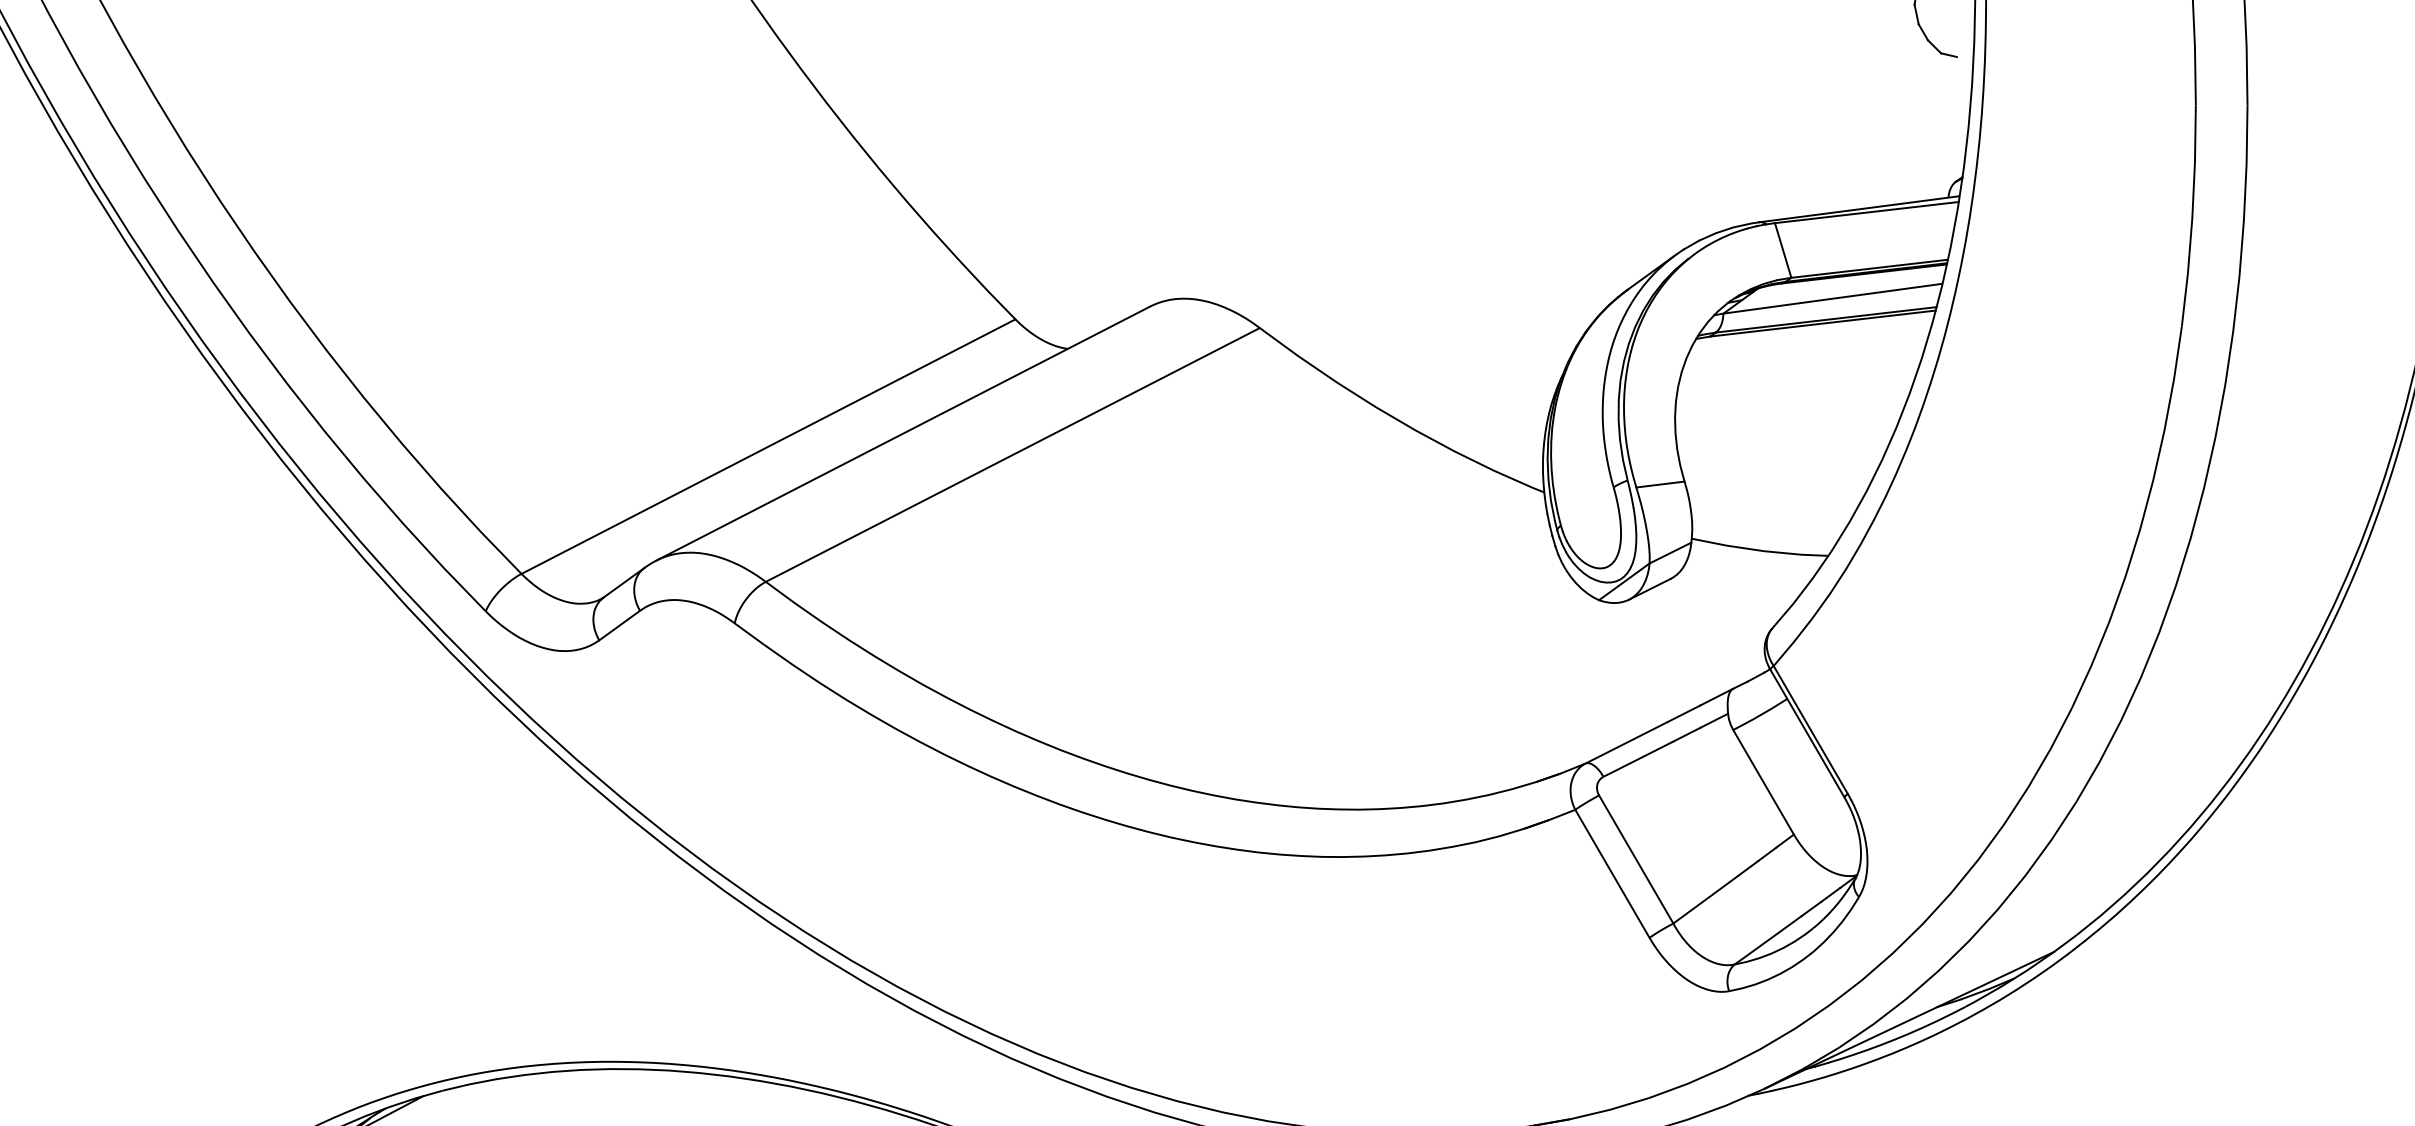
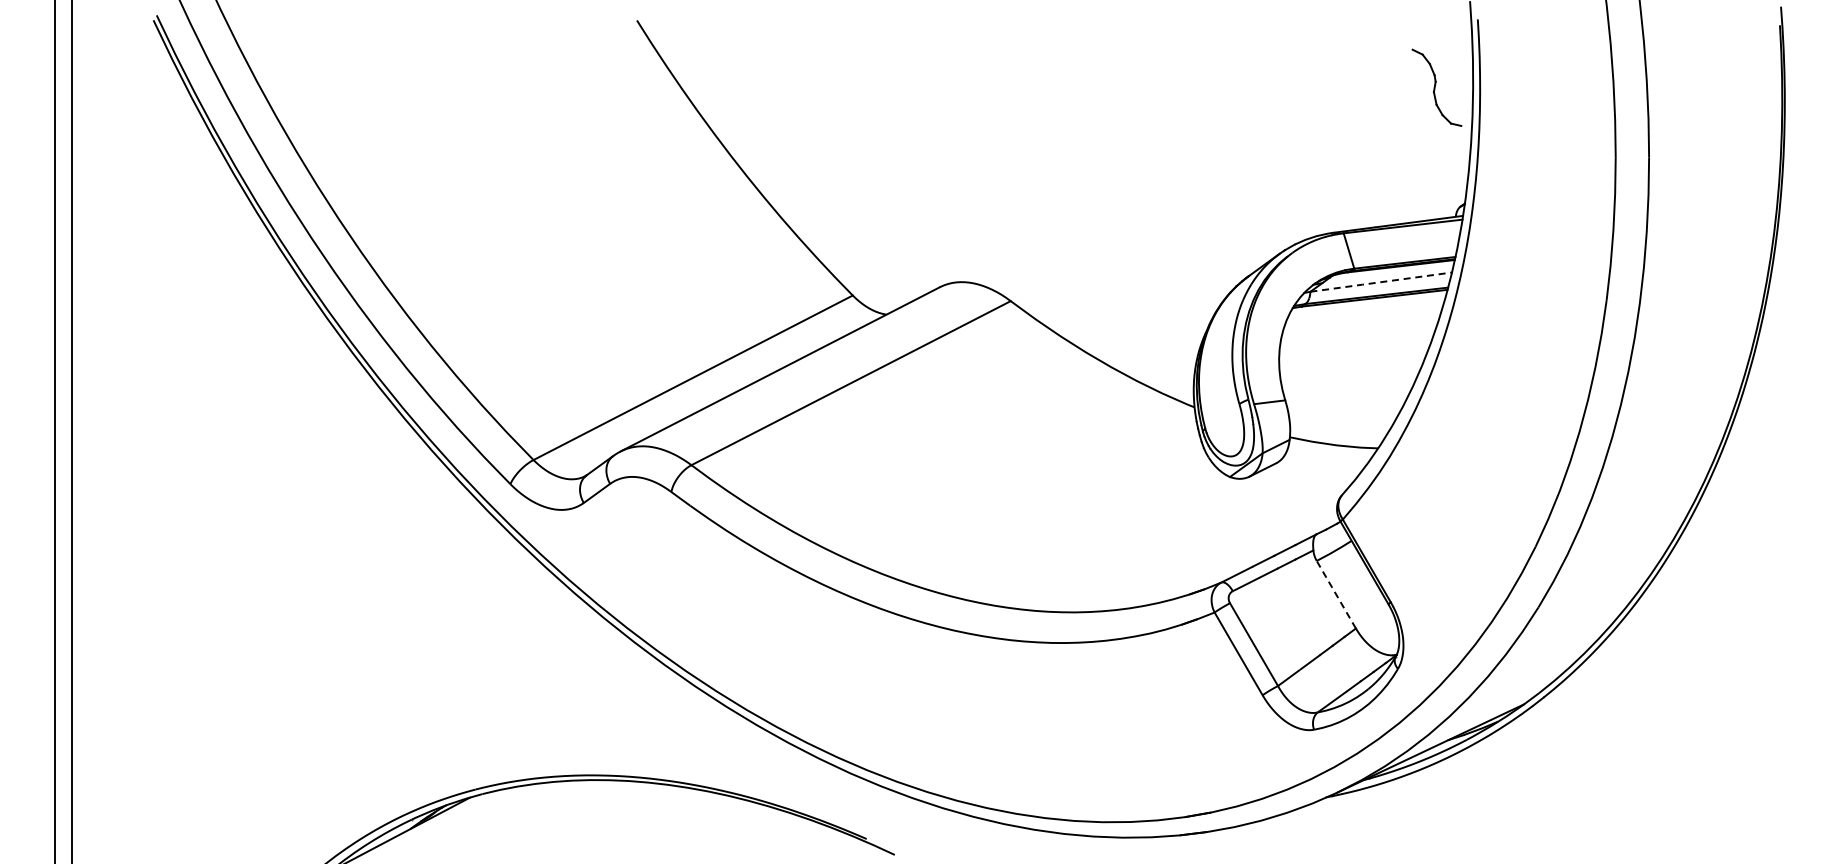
line: (1833, 299) -> (1381, 282), solid -> dashed
line: (1763, 781) -> (1336, 594), solid -> dashed

